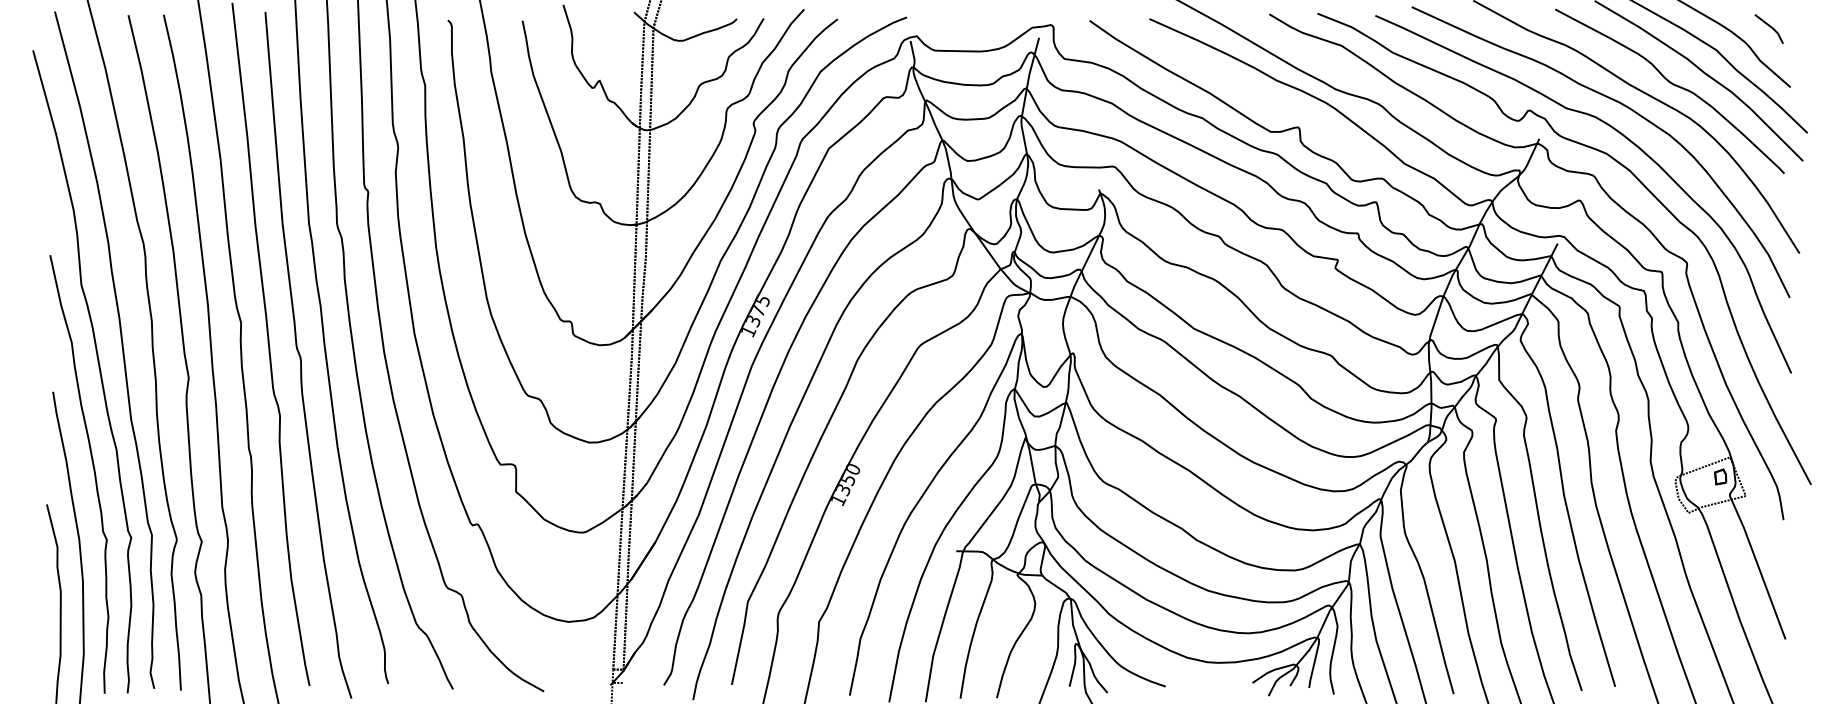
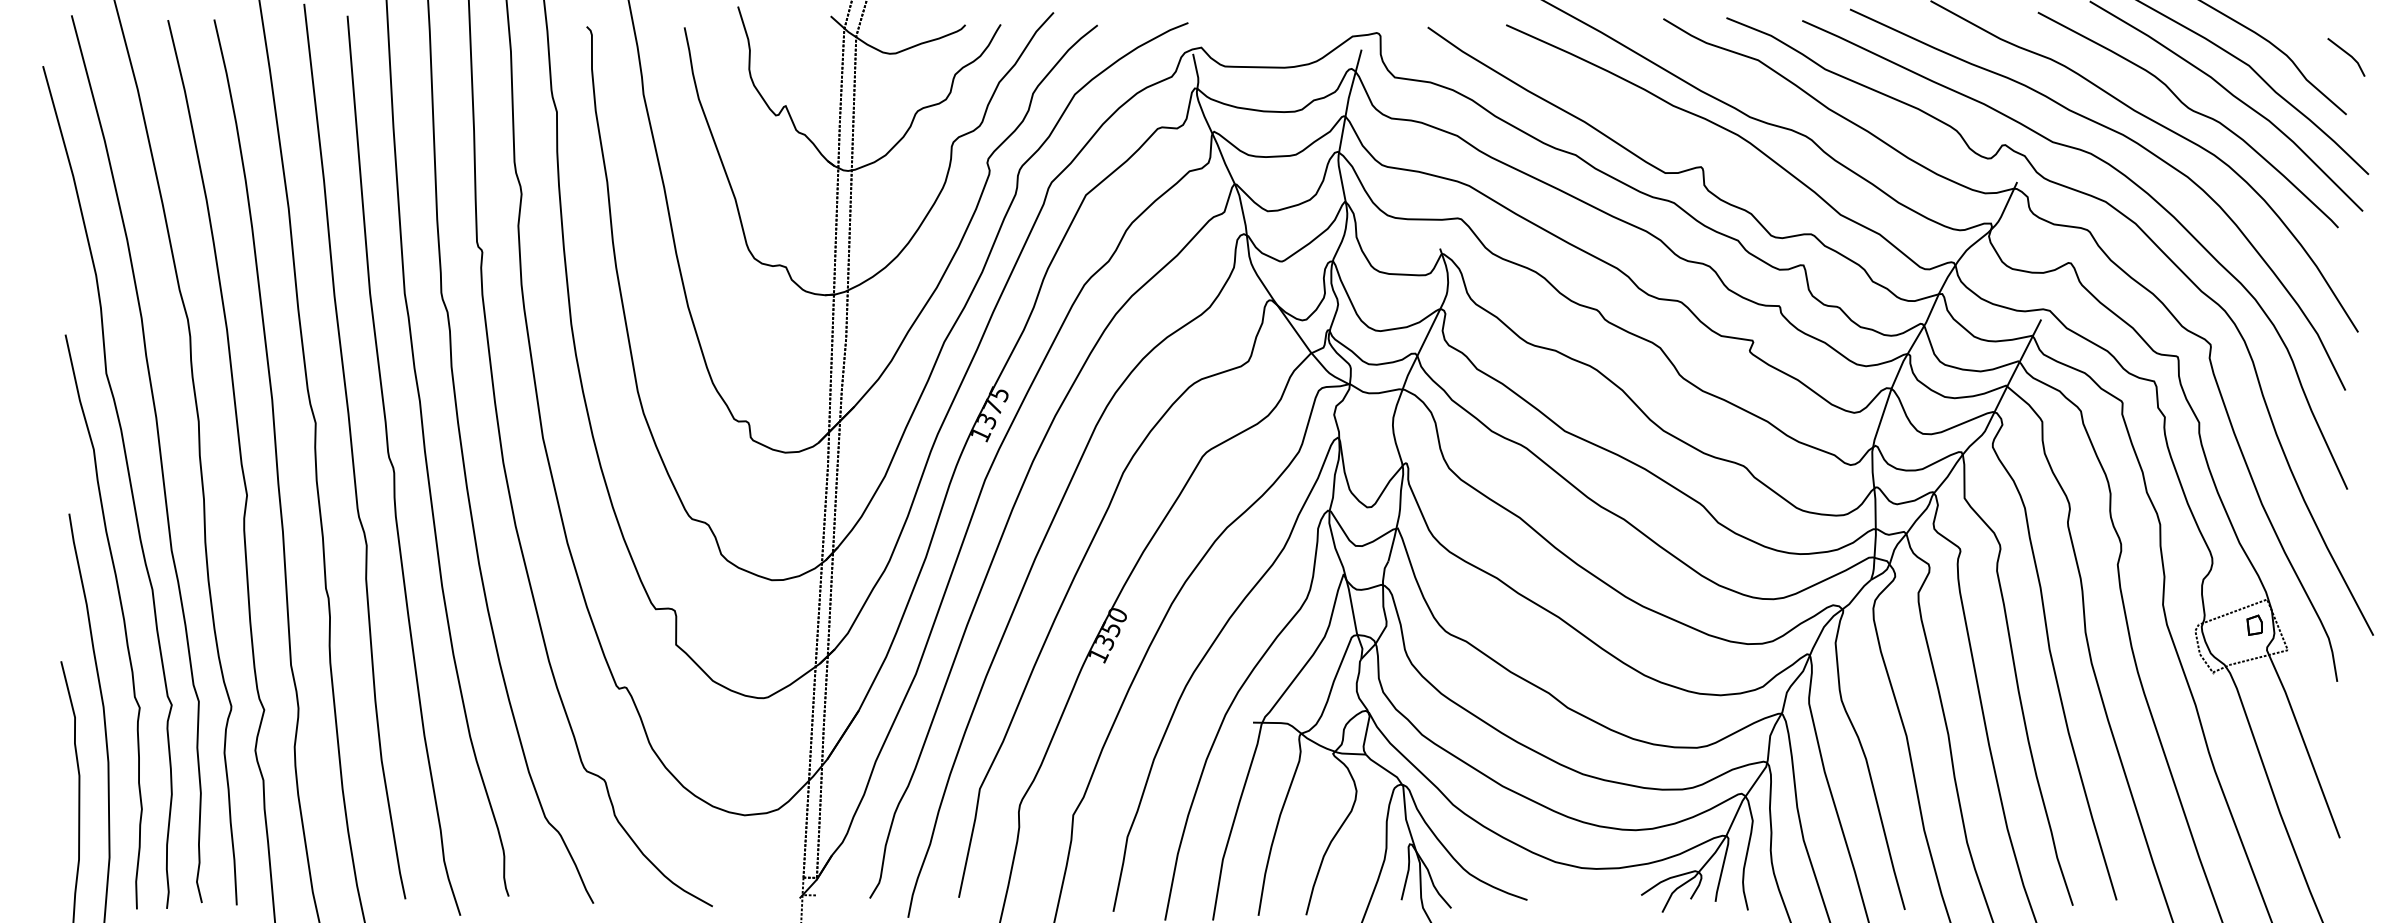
line: (1770, 27) -> (2348, 55), moved

